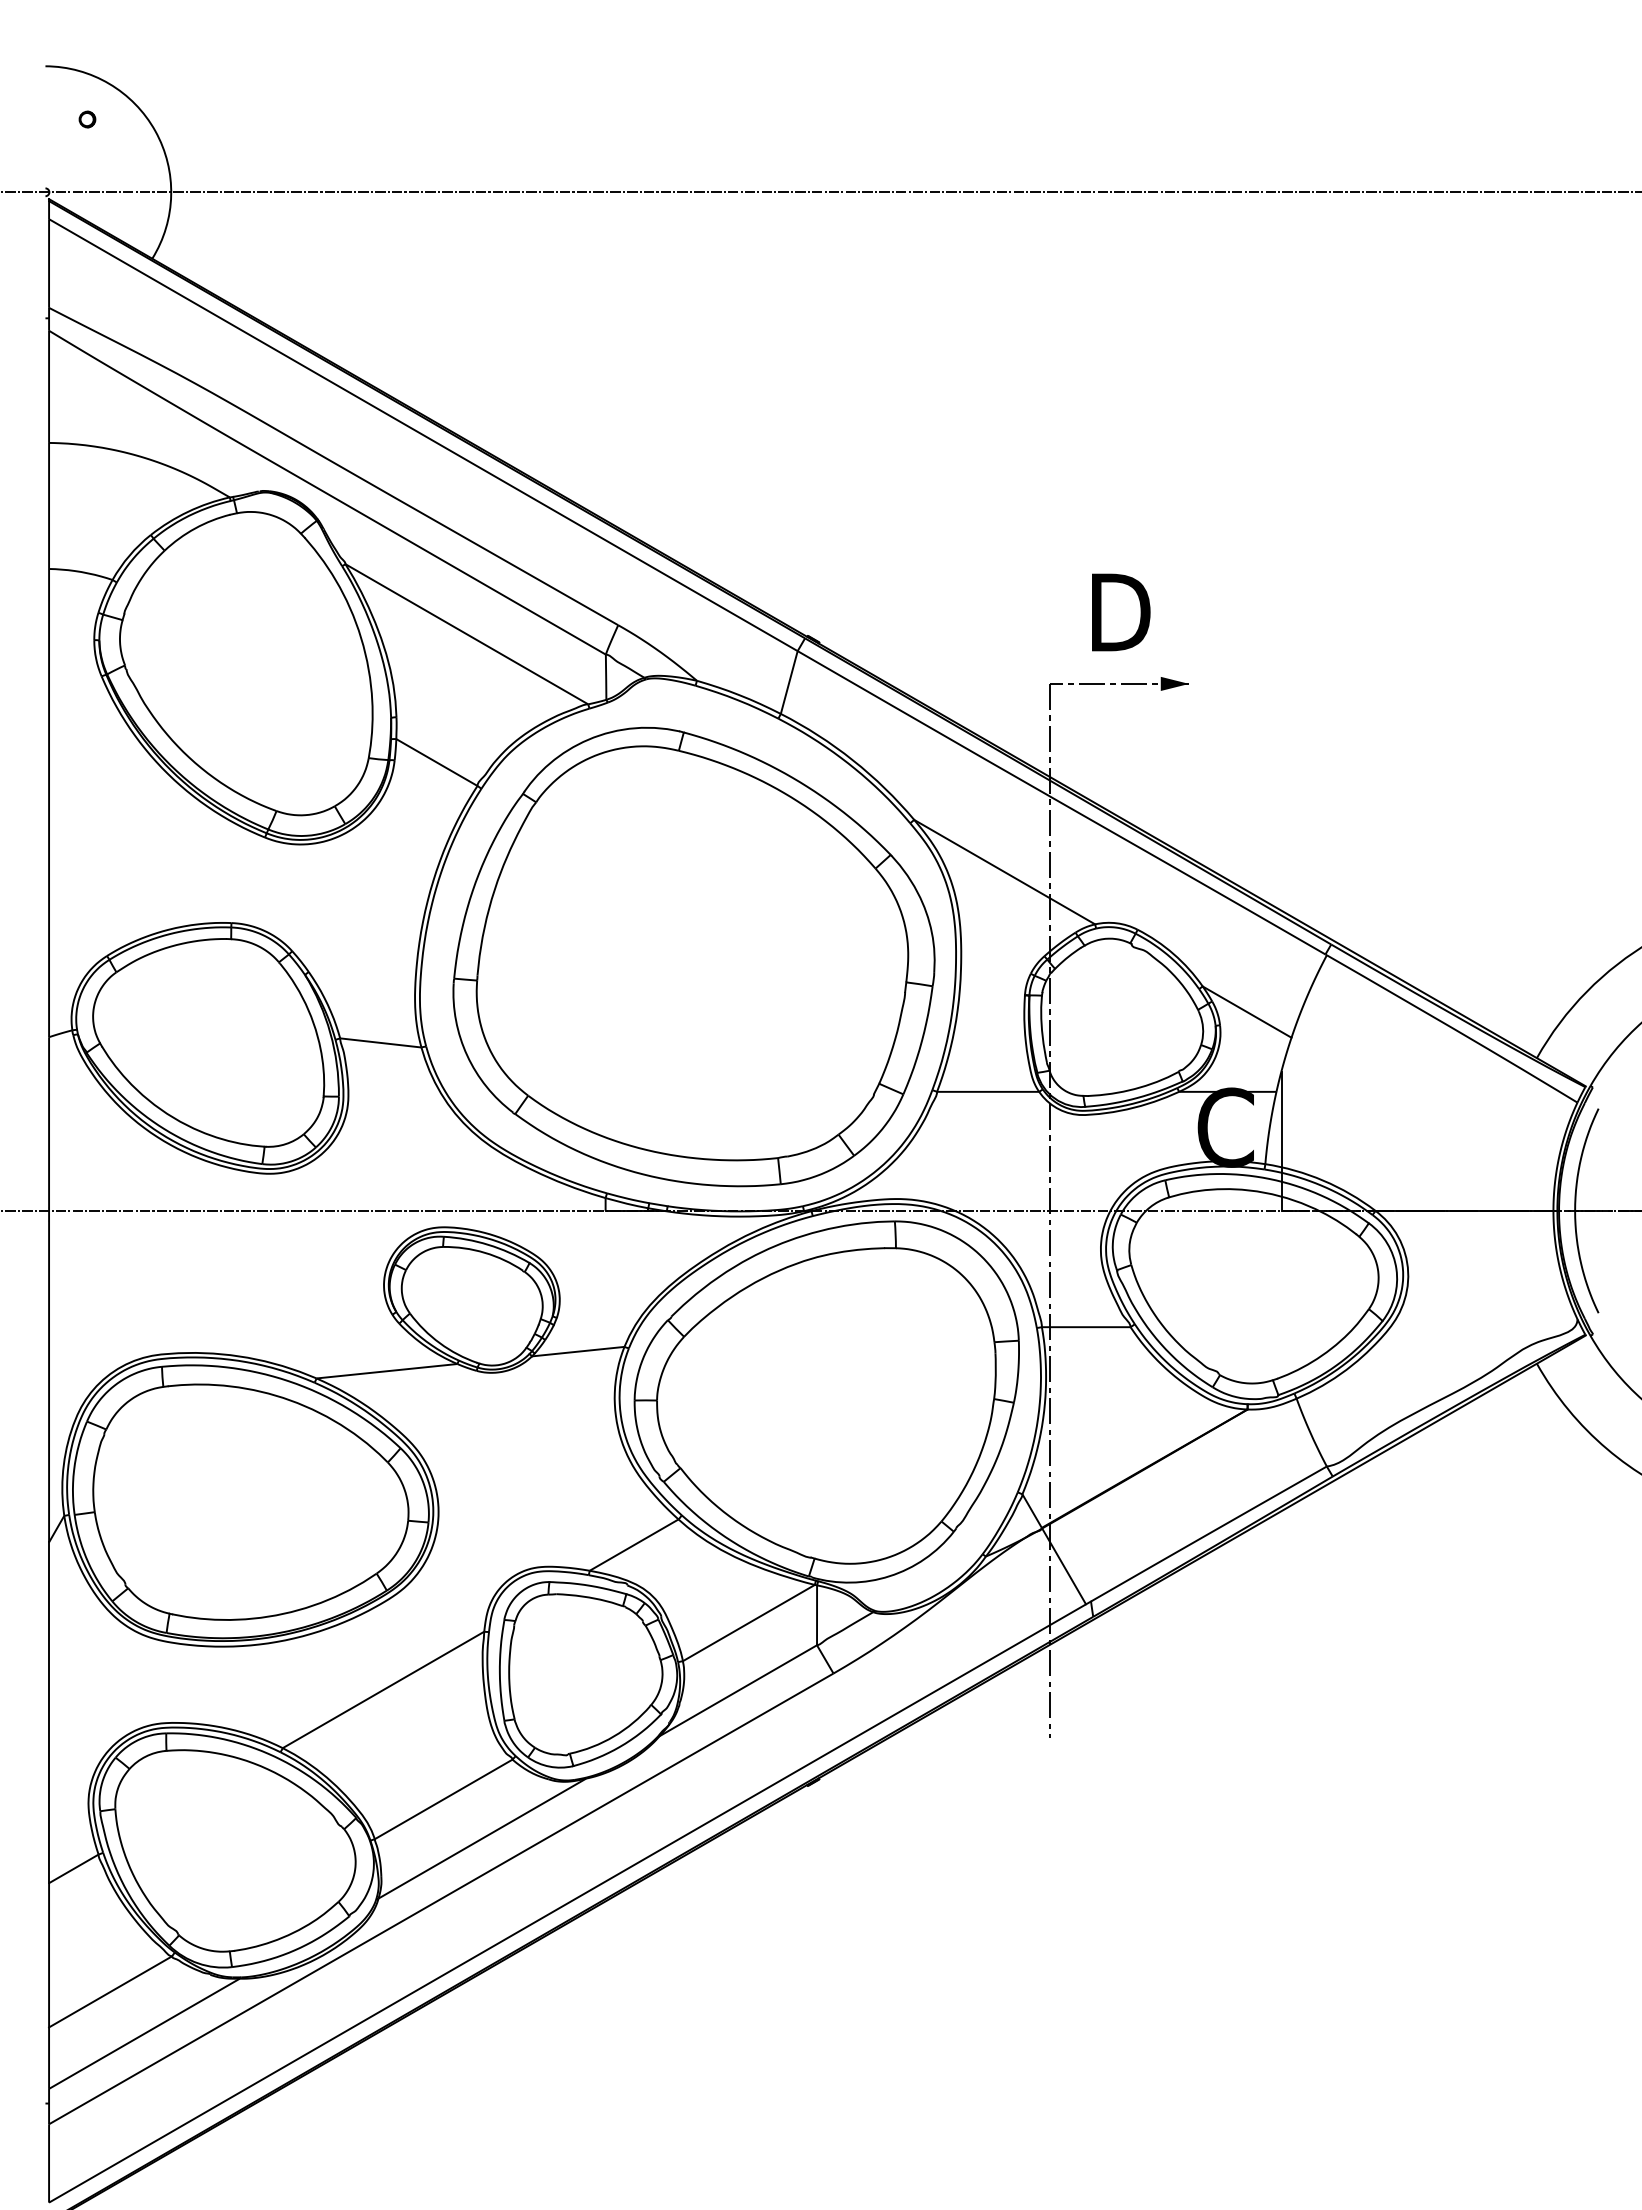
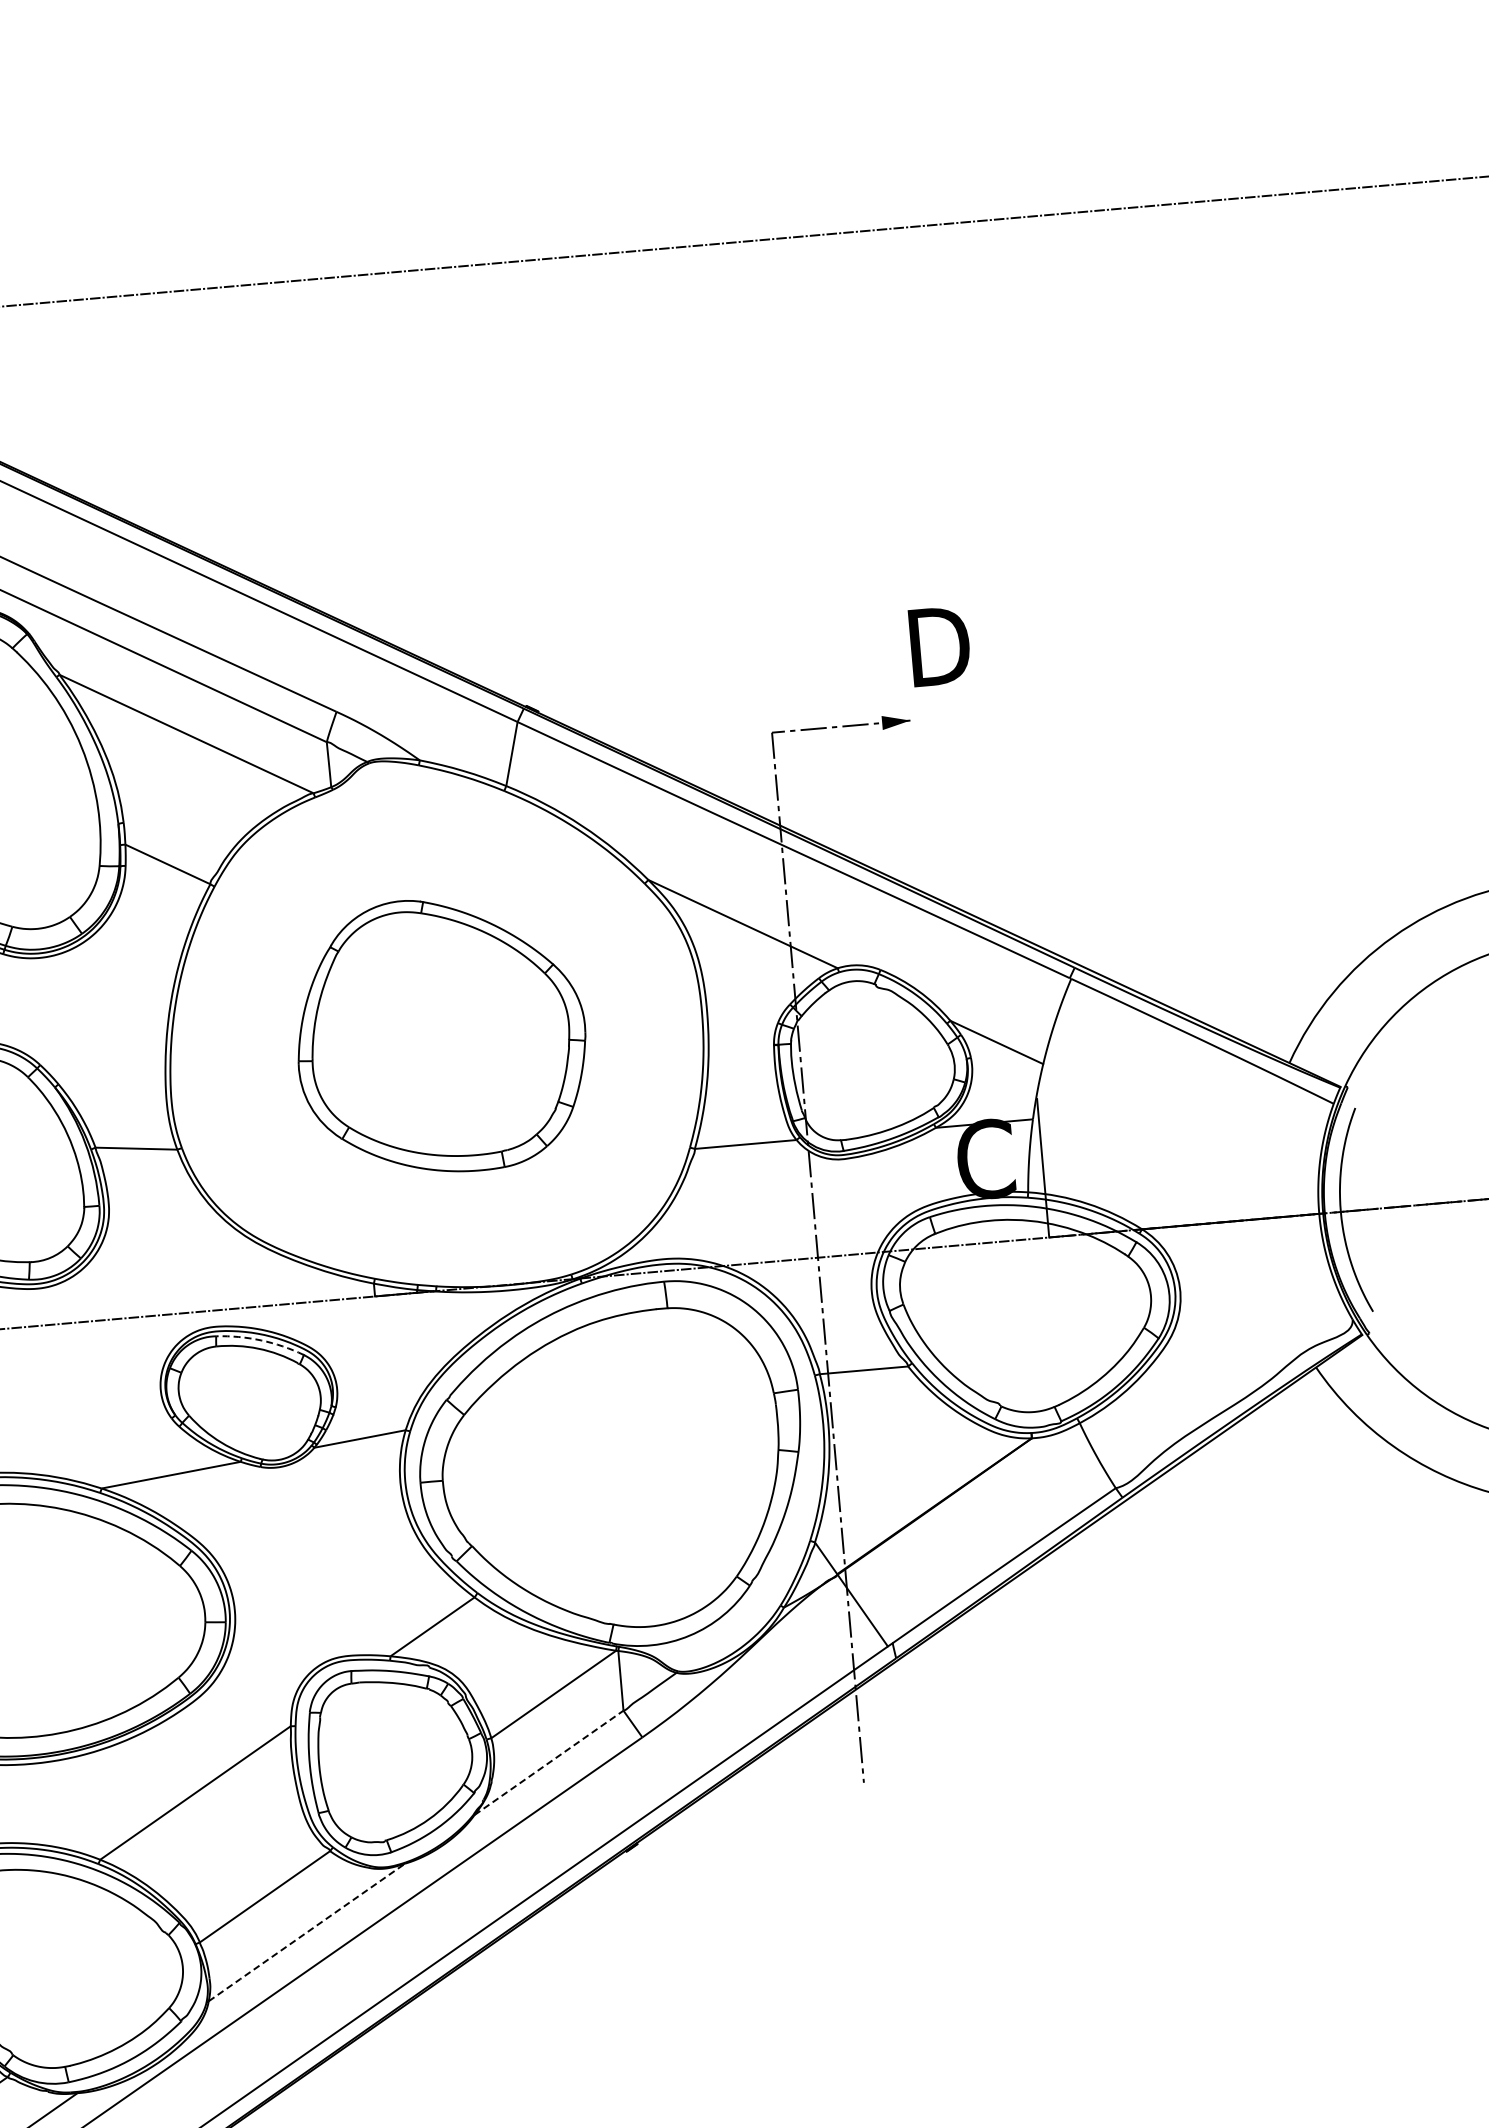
text: (1121, 612) -> (940, 646), moved
part: (693, 956) -> (440, 1035), size x0.6
arc: (488, 1244) -> (261, 1340), solid -> dashed
line: (738, 1690) -> (549, 1762), solid -> dashed
line: (481, 1838) -> (306, 1932), solid -> dashed

